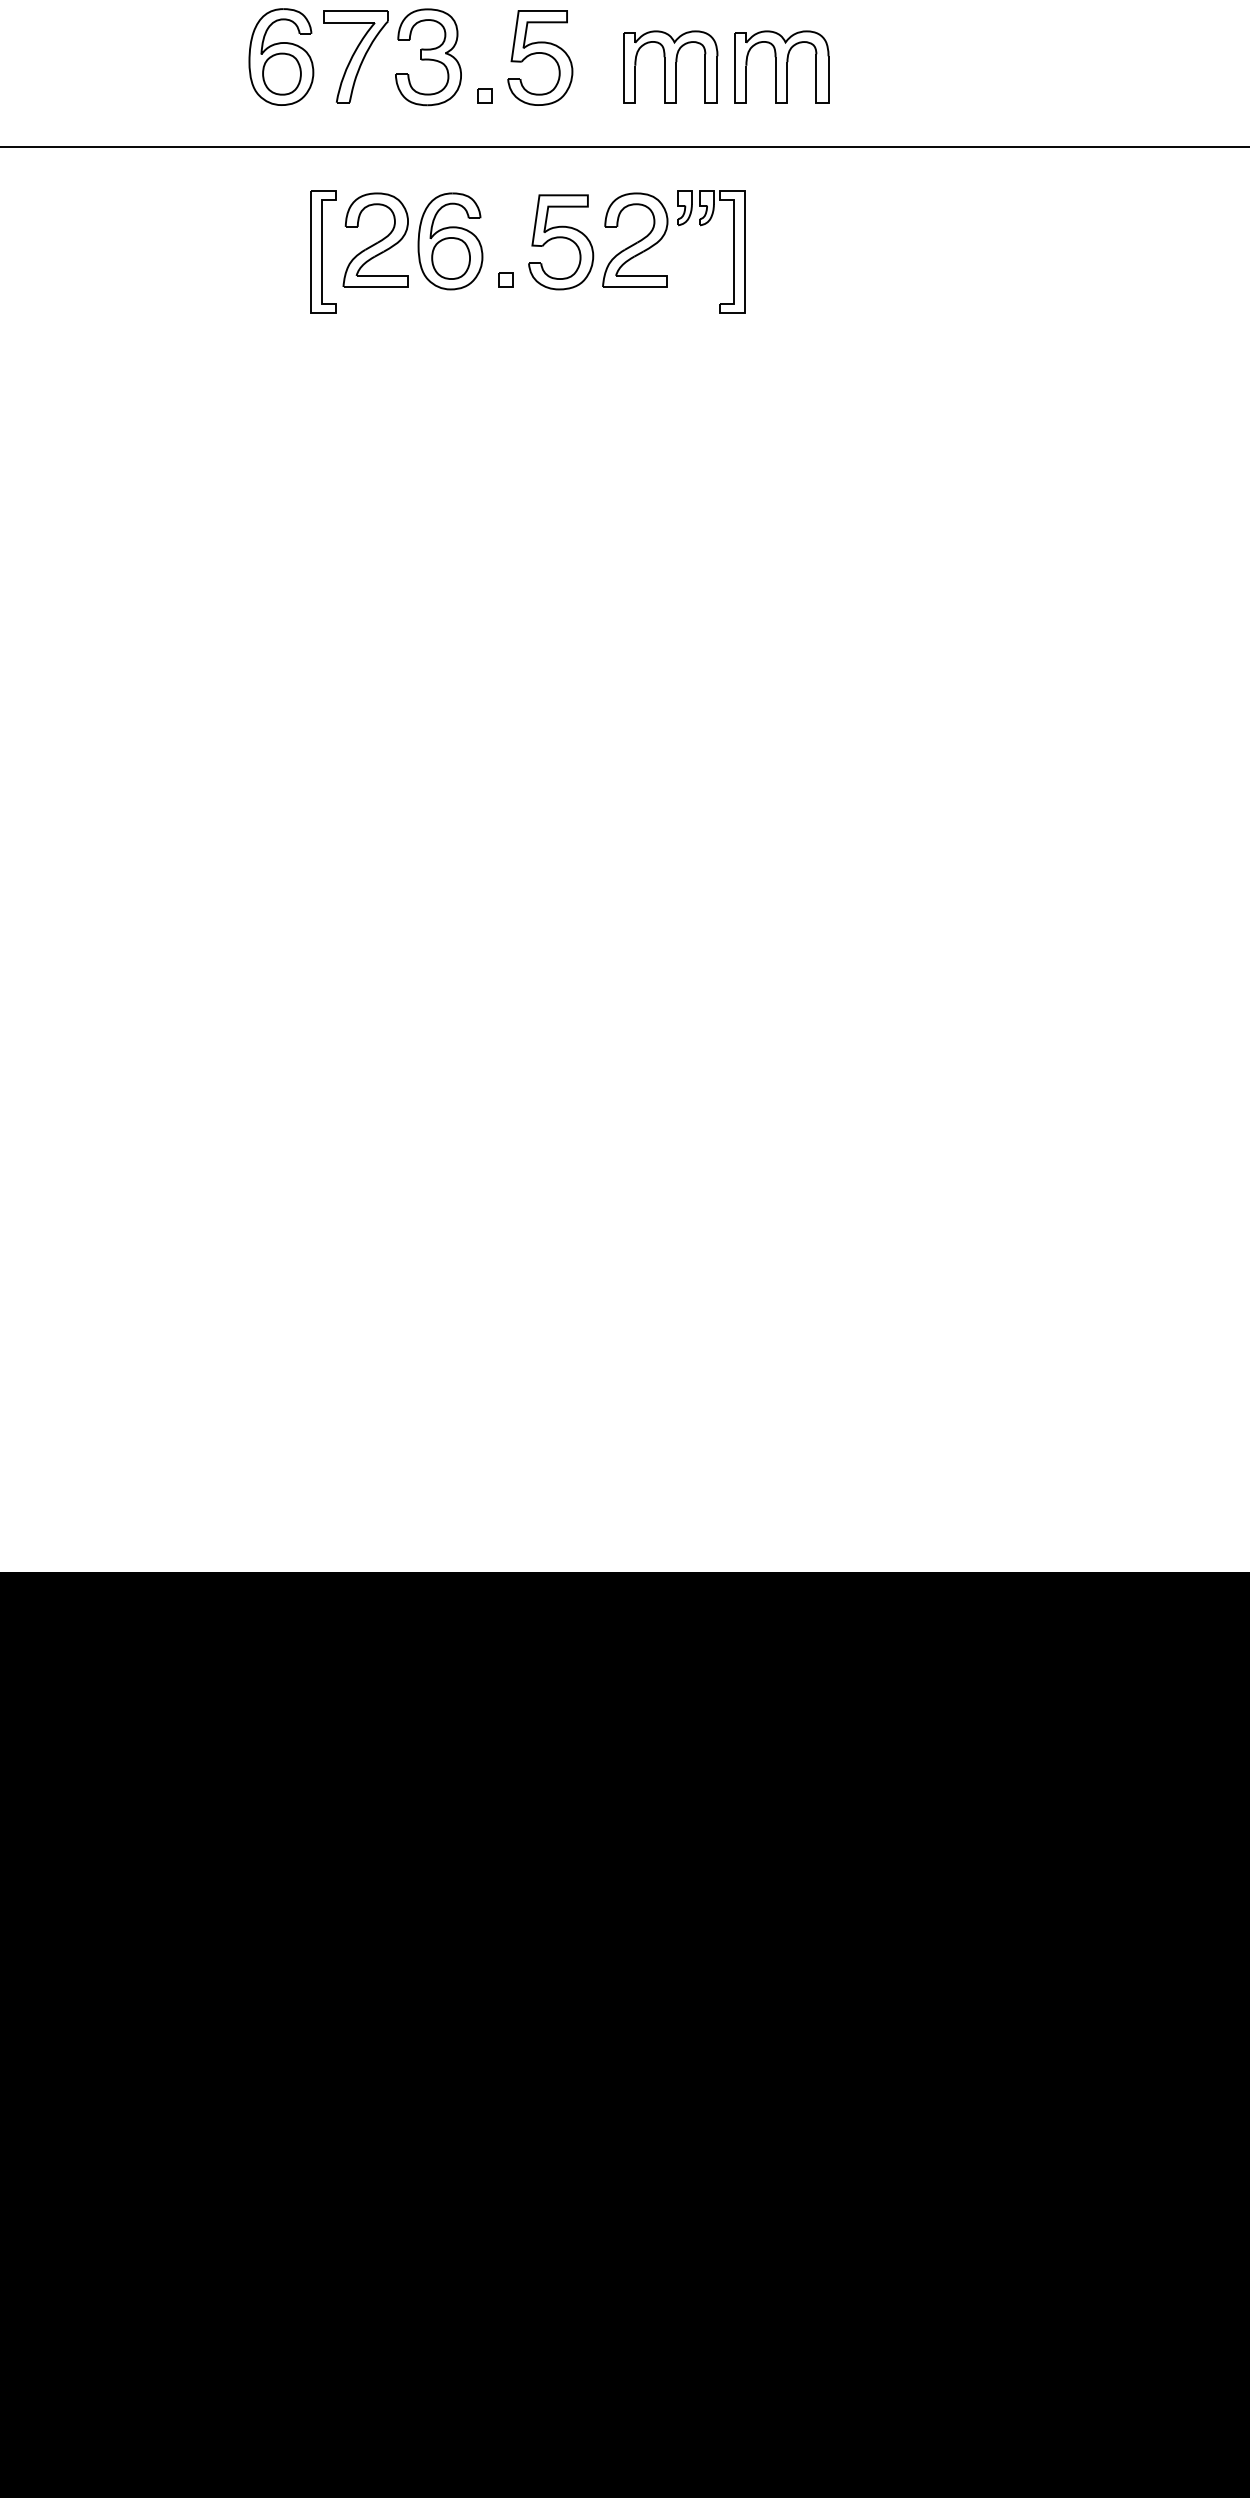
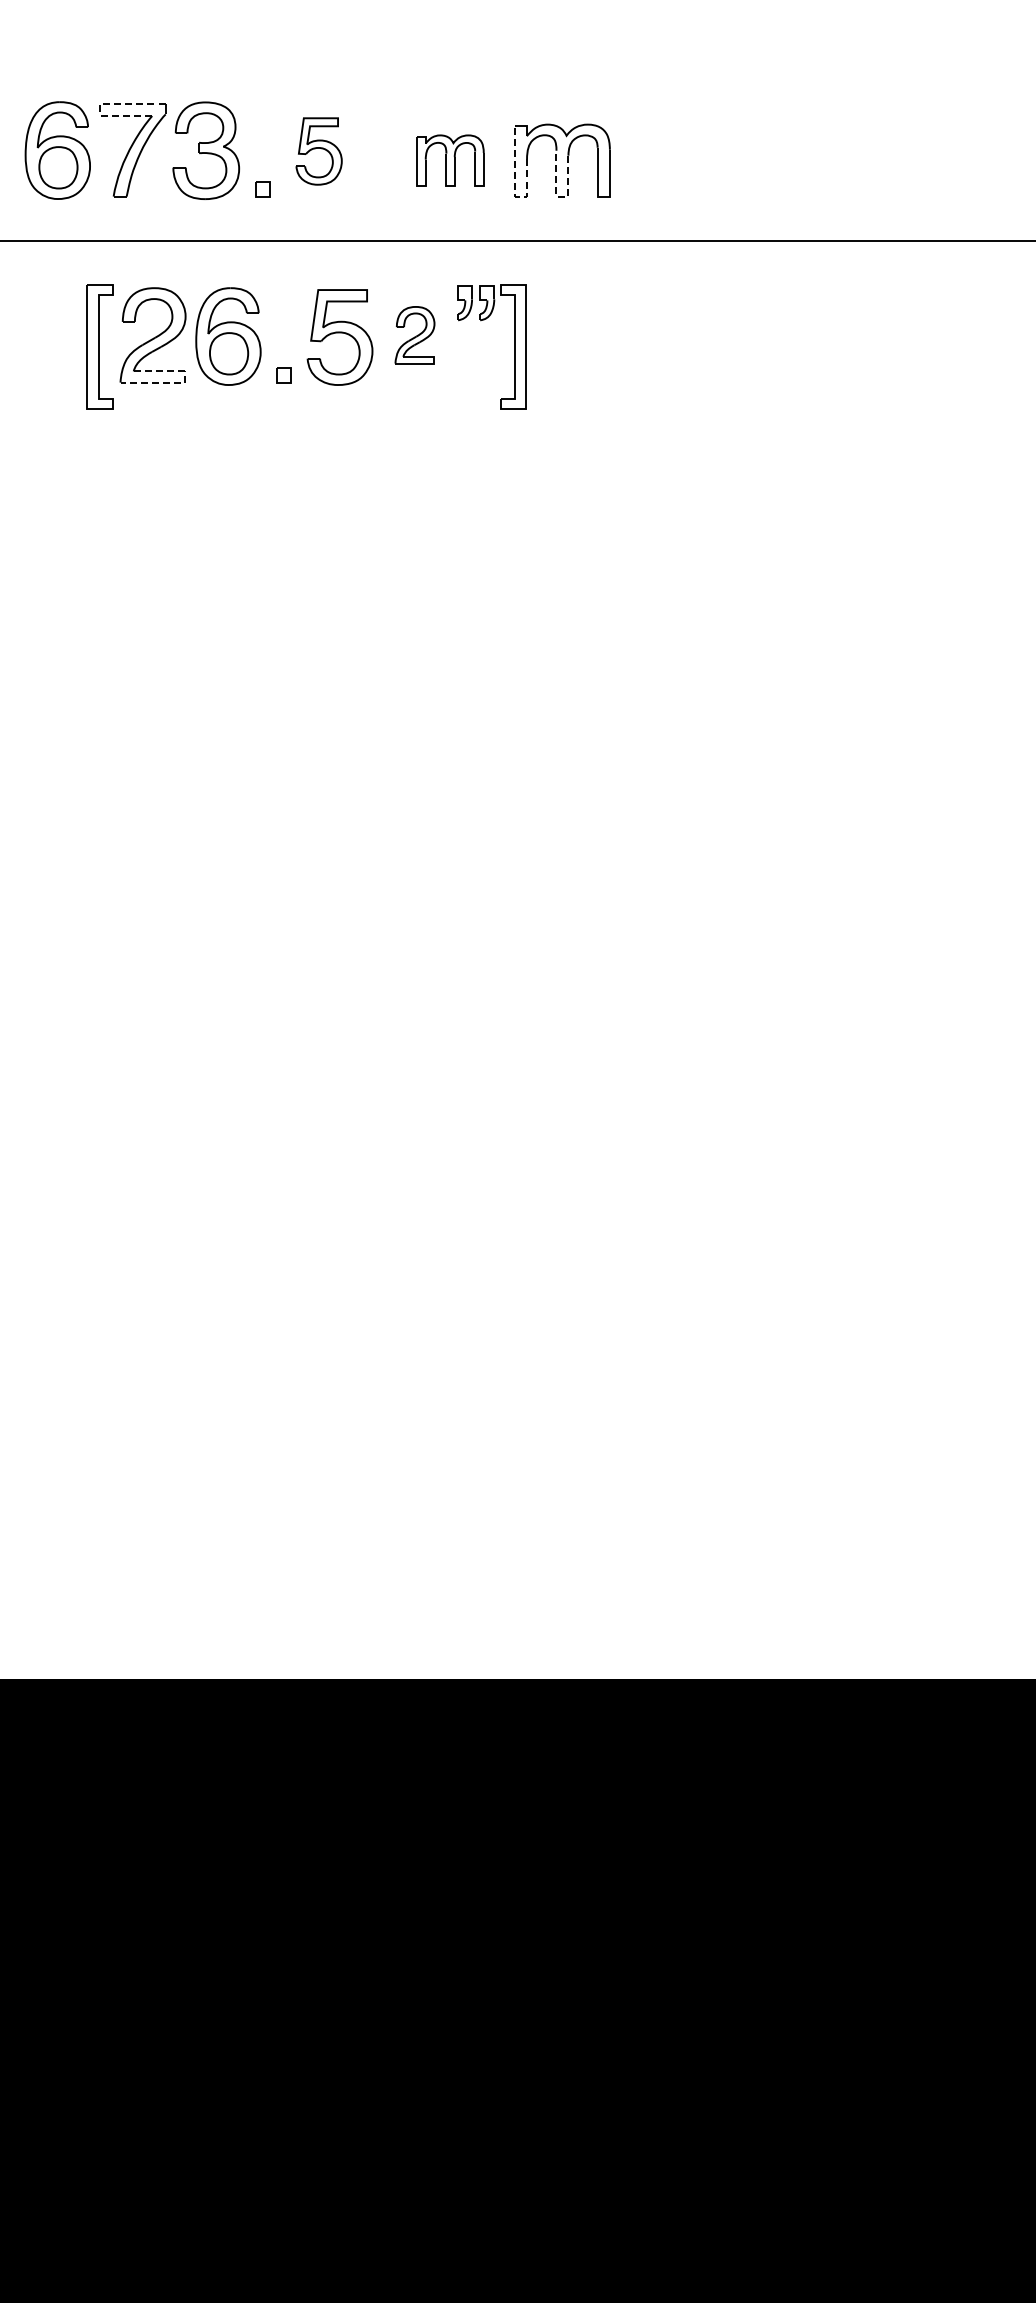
line: (323, 10) -> (100, 103), solid -> dashed
part: (540, 57) -> (319, 150), size x0.7
part: (670, 66) -> (450, 160), size x0.7
line: (734, 92) -> (515, 186), solid -> dashed
line: (778, 102) -> (559, 196), solid -> dashed
part: (635, 239) -> (415, 334), size x0.6
line: (407, 287) -> (185, 383), solid -> dashed

